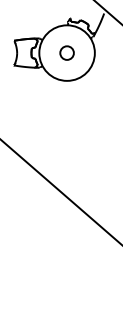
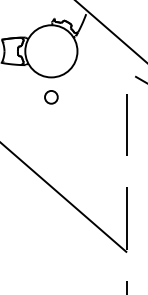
circle: (67, 53) -> (51, 97), moved

